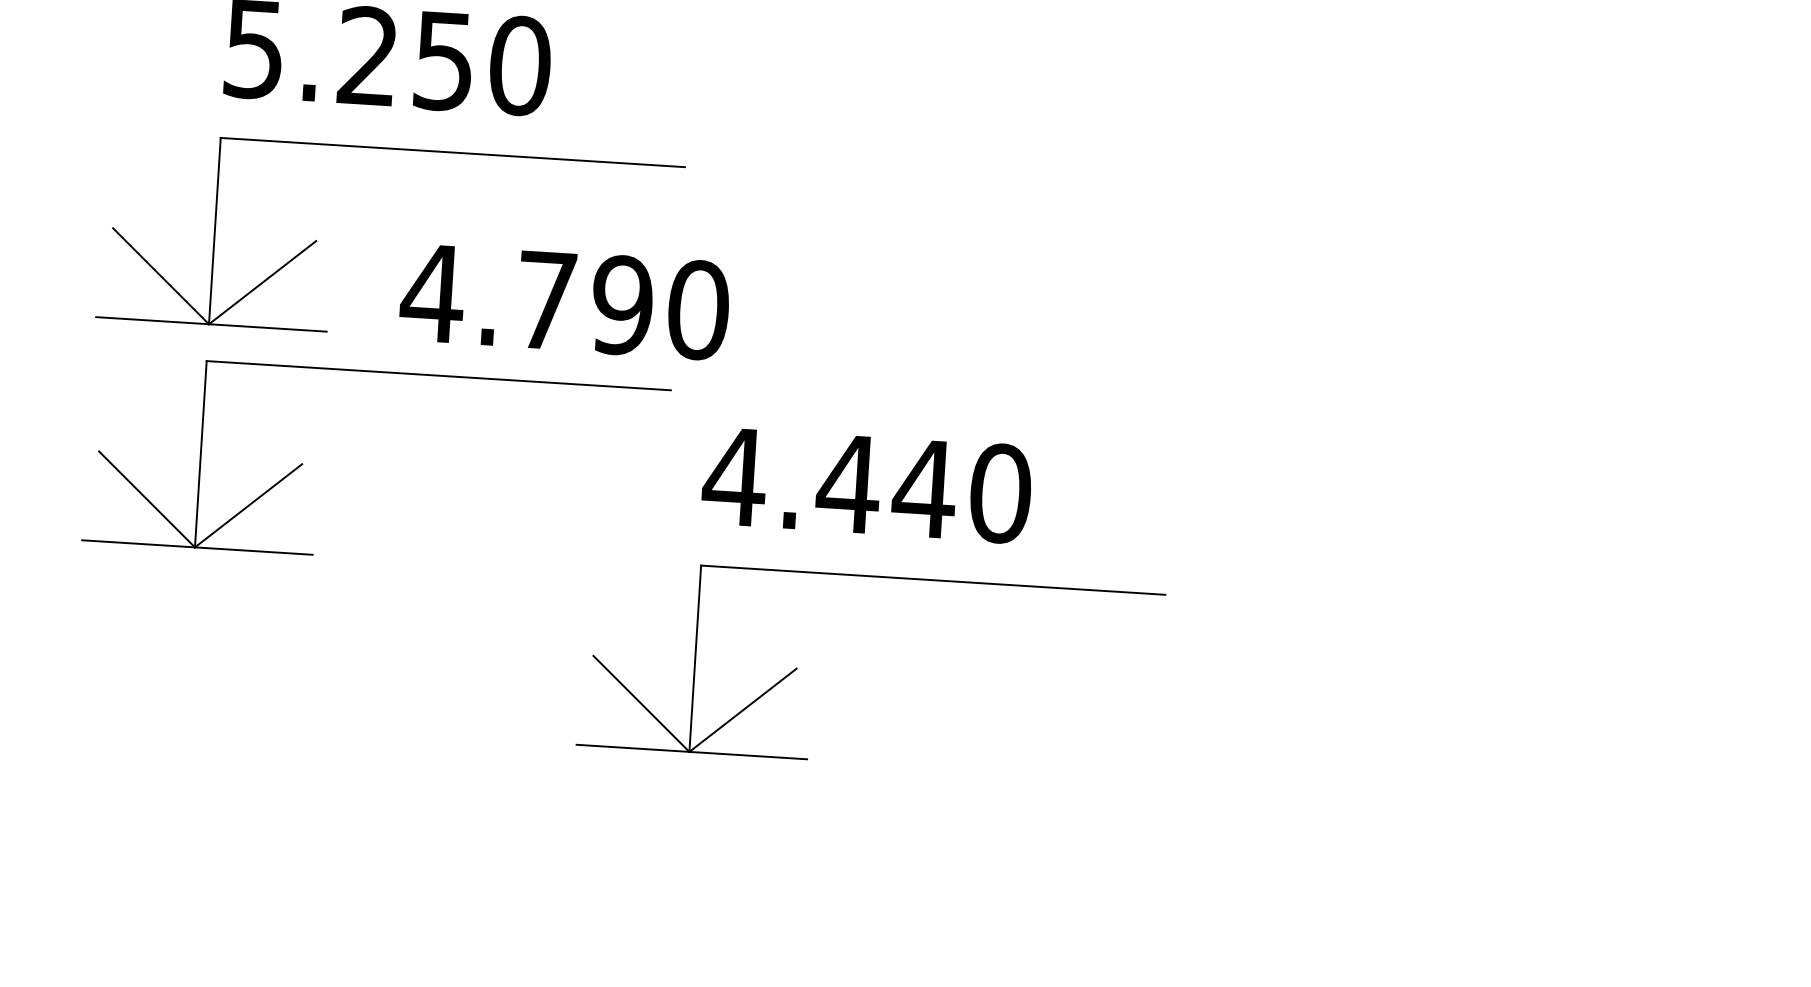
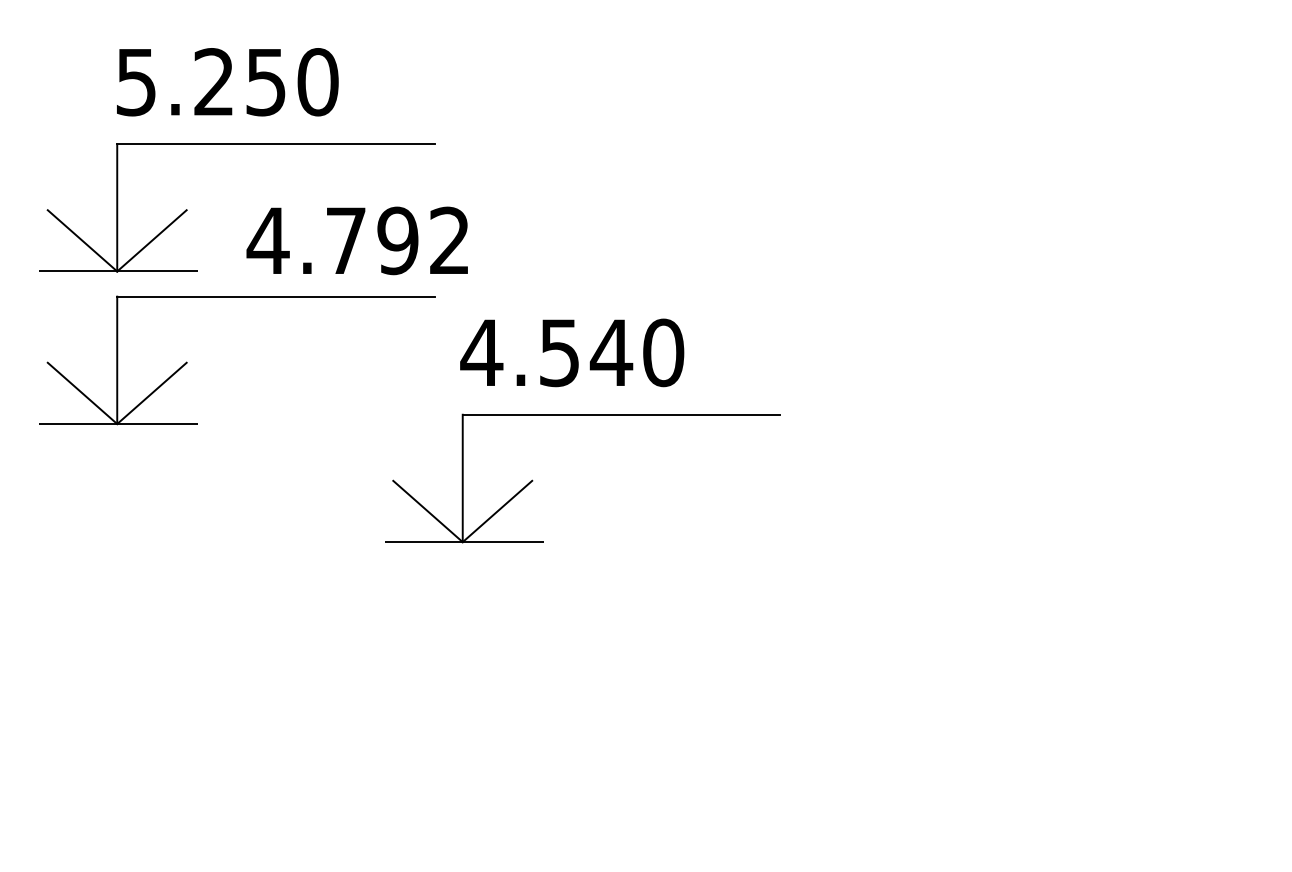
text: (697, 309) -> (449, 240), 4.790 -> 4.792
text: (848, 484) -> (559, 353), 4.440 -> 4.540

